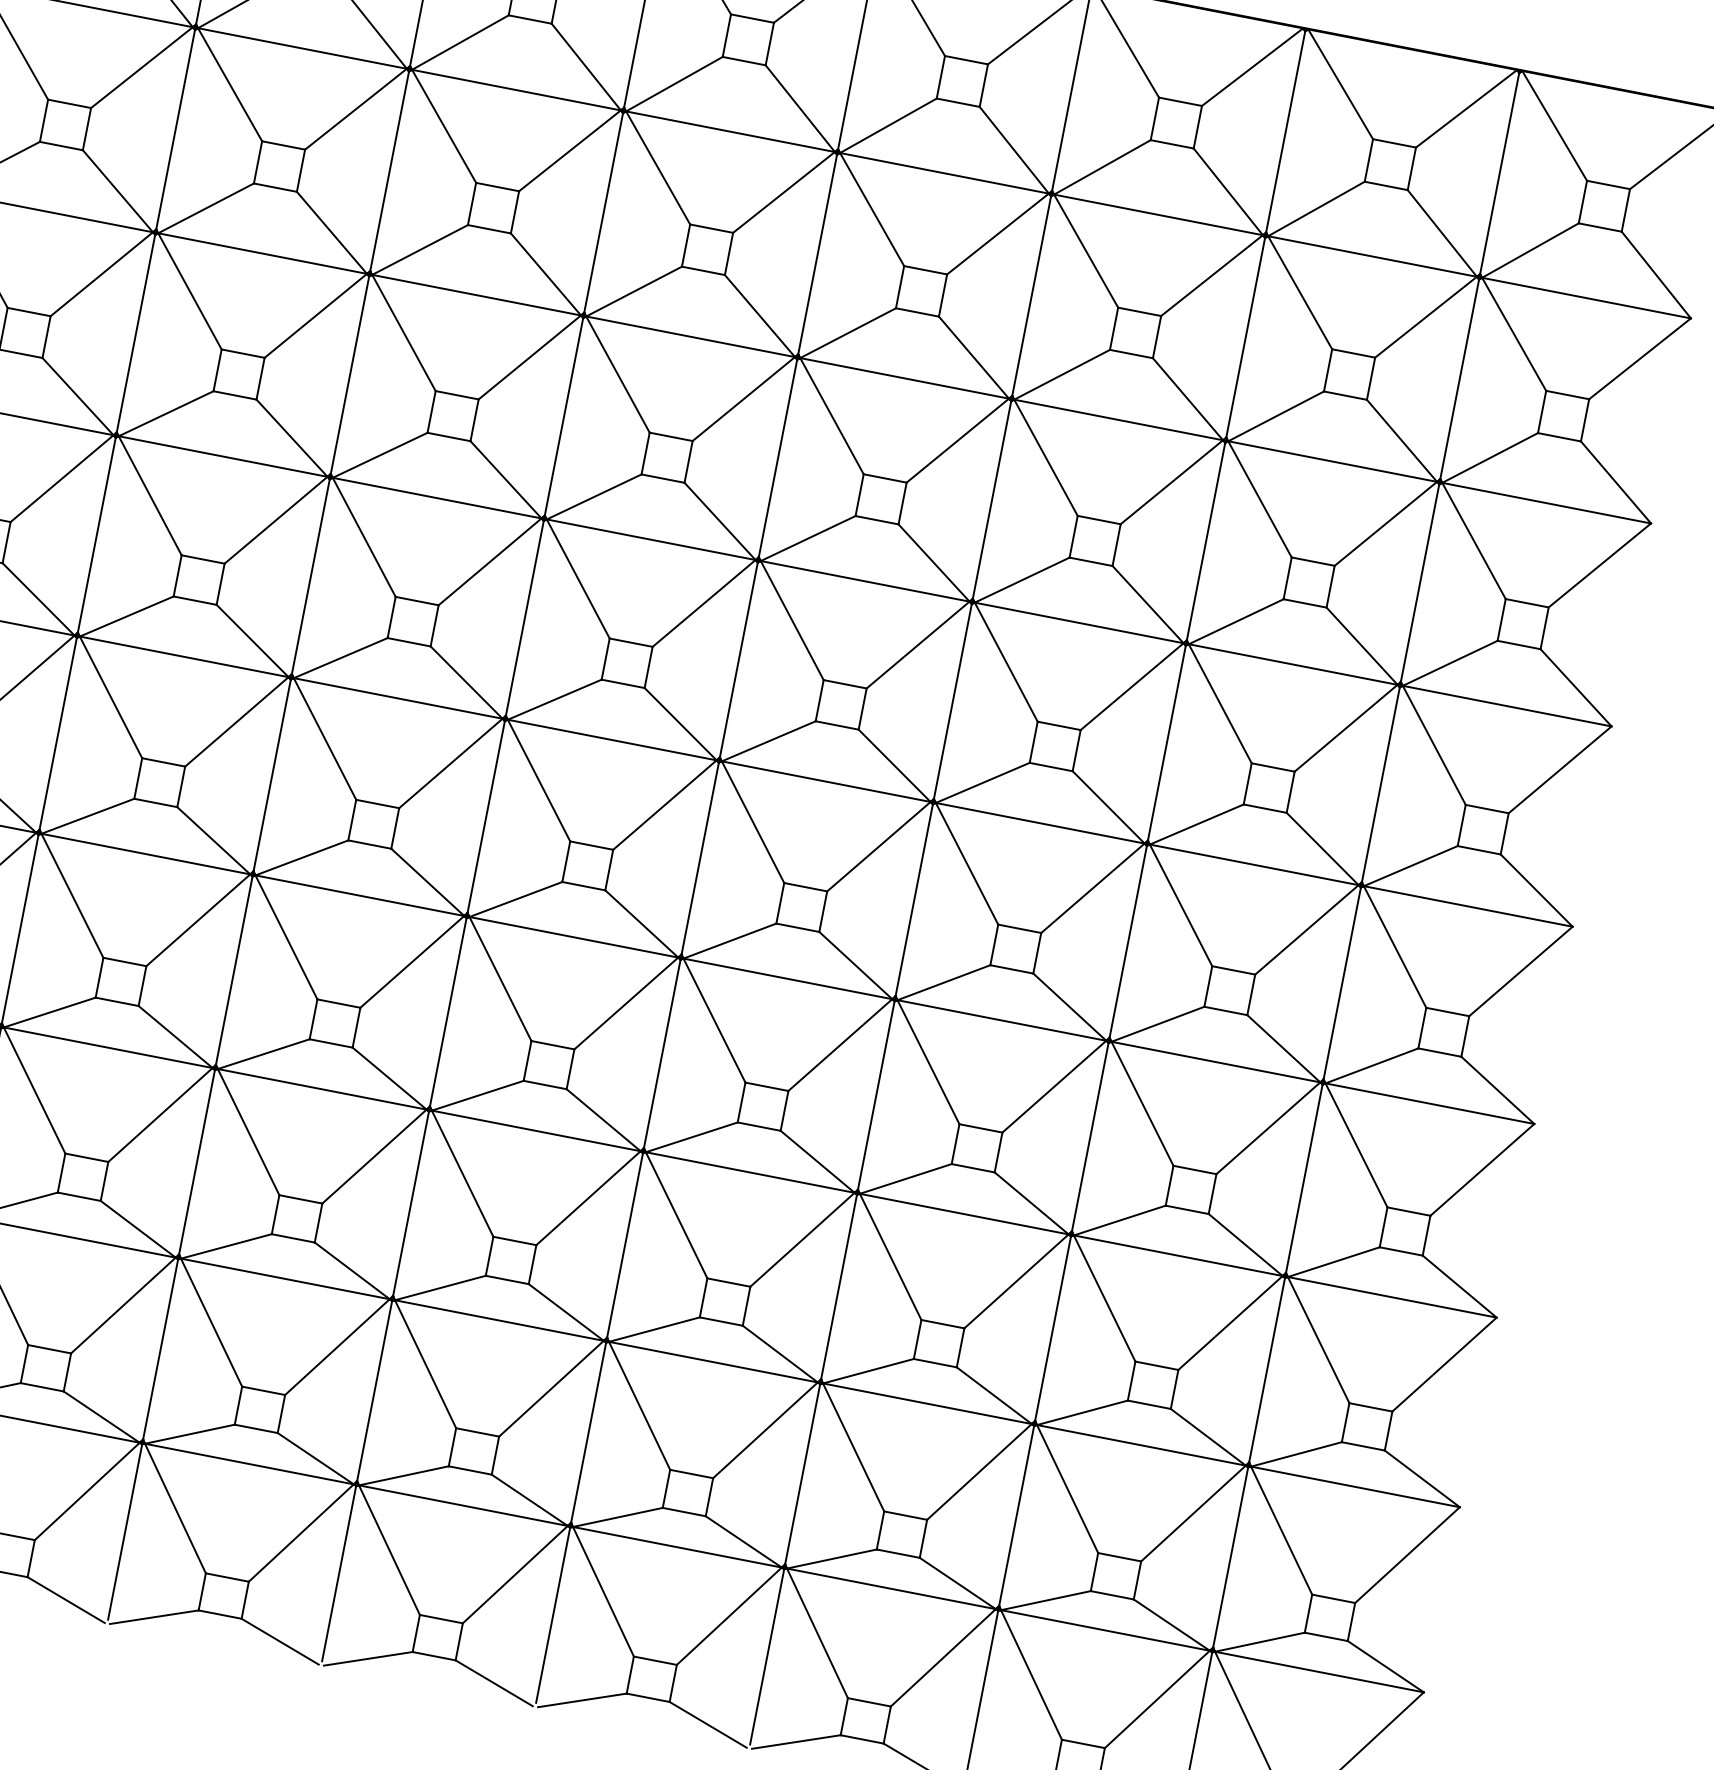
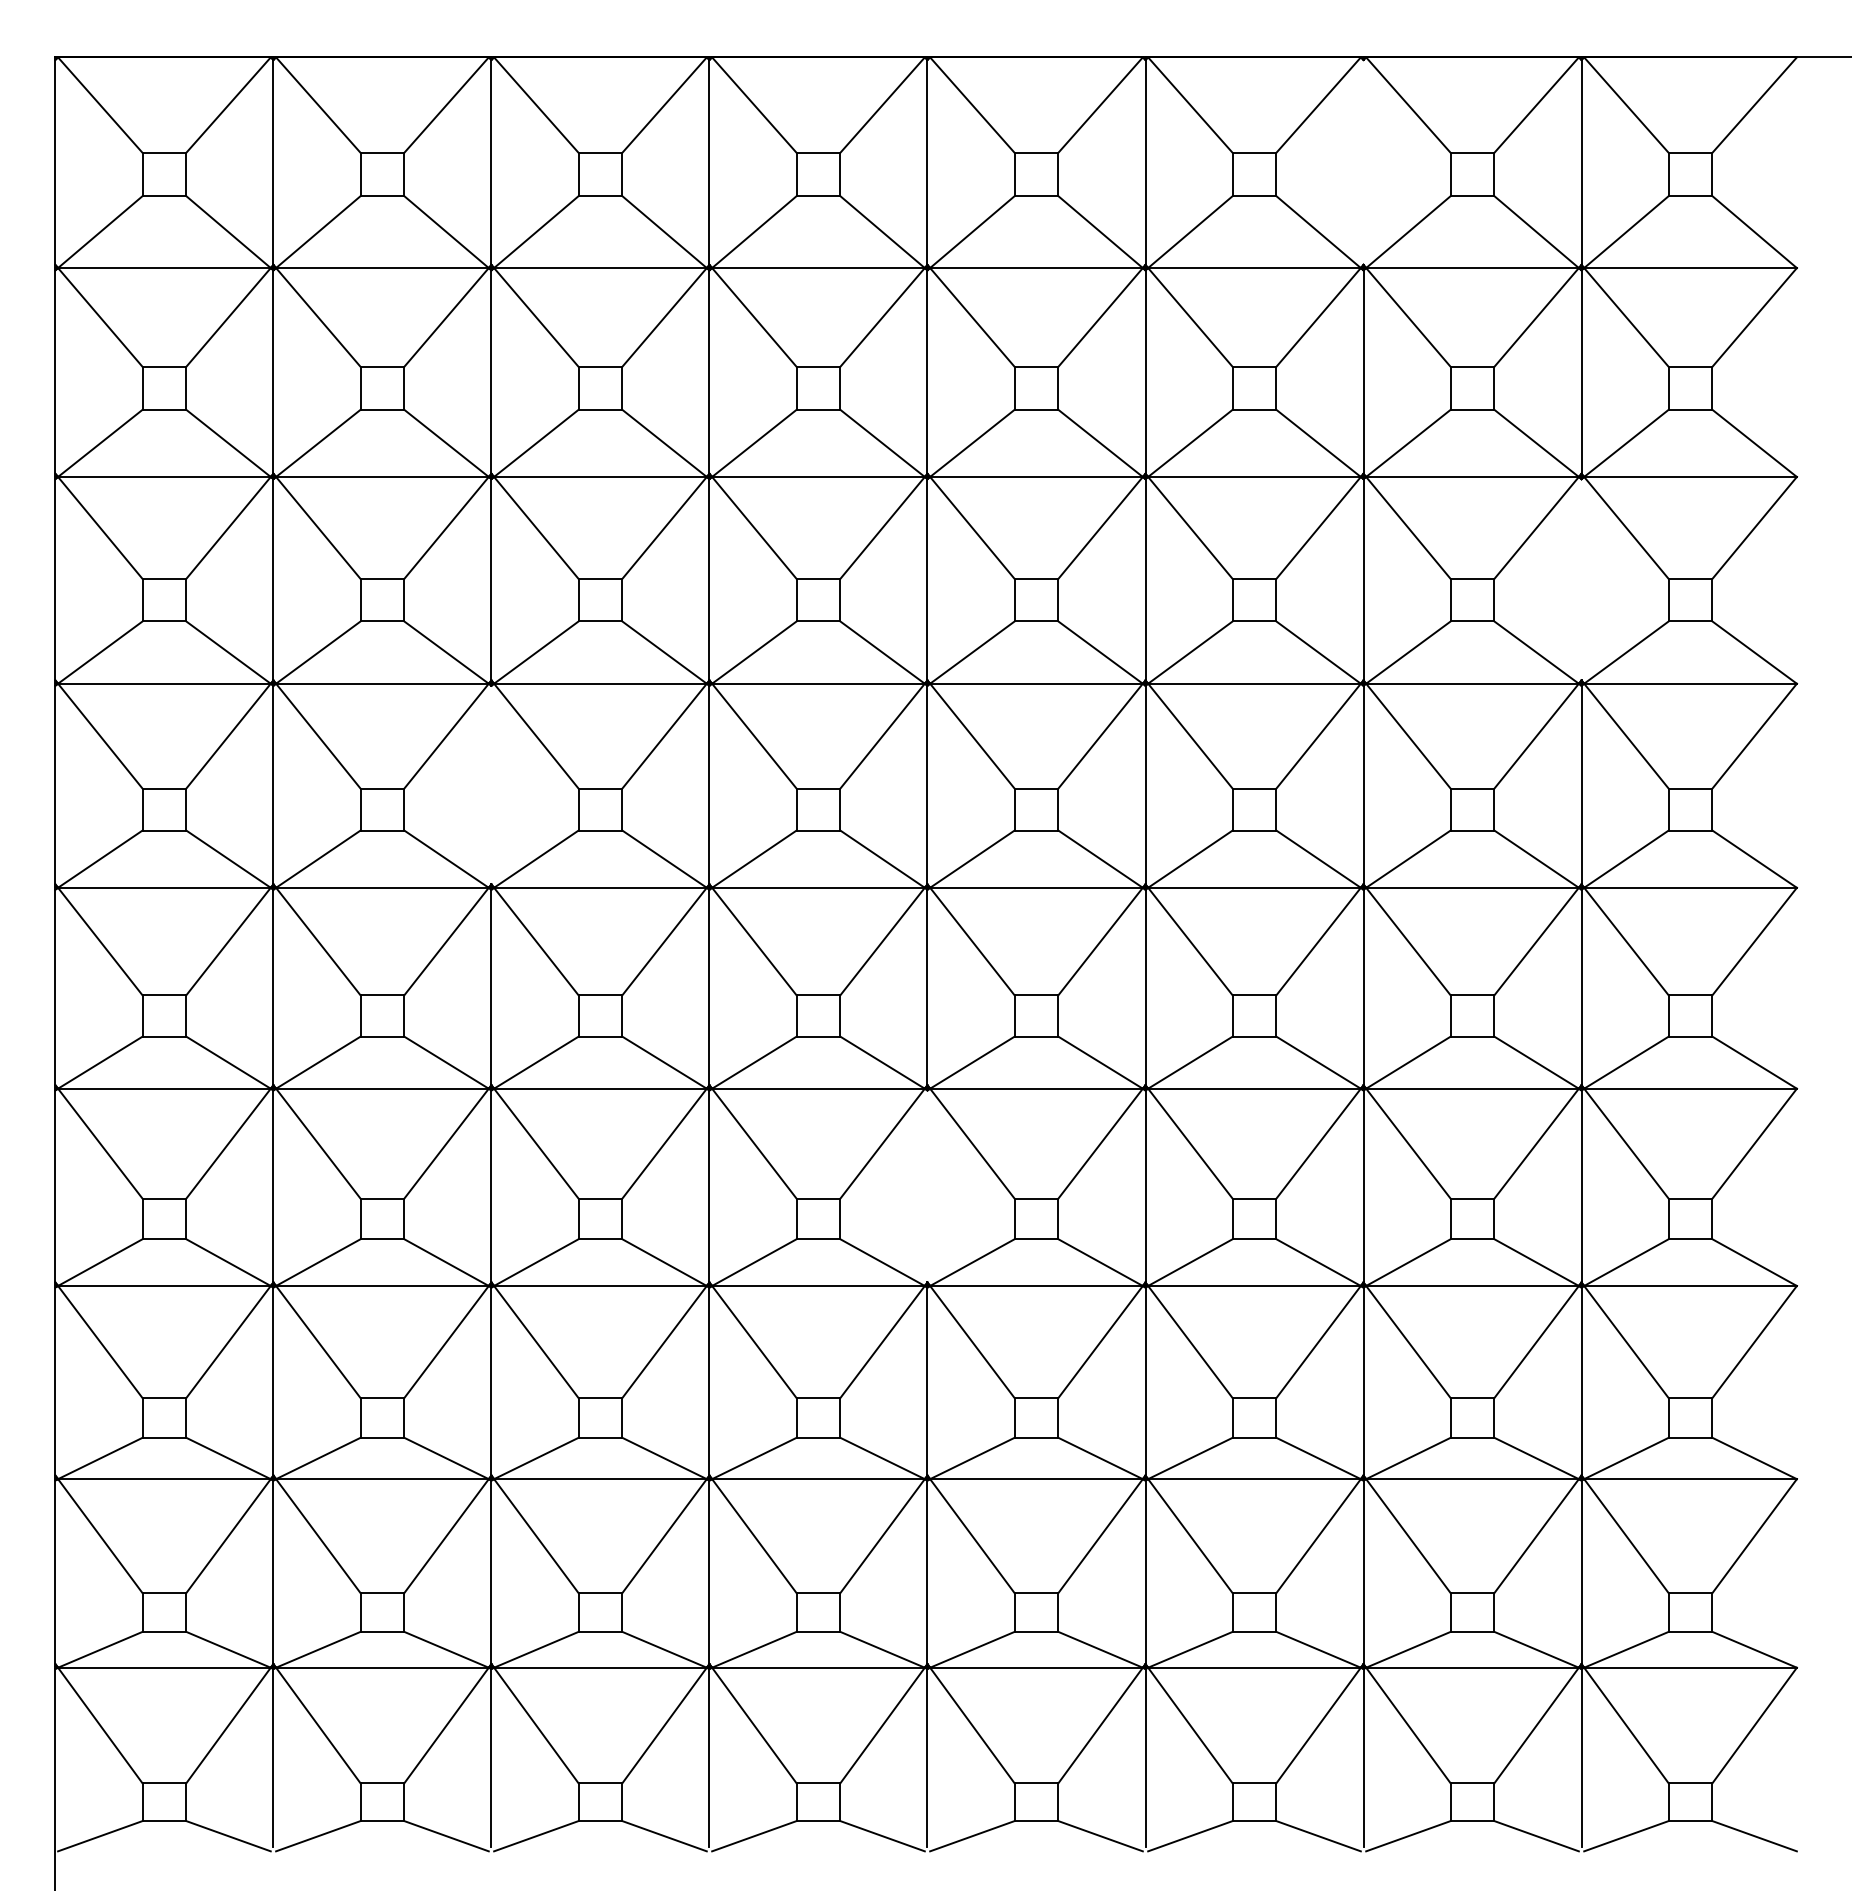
line: (1285, 132) -> (1363, 162), removed
line: (310, 576) -> (491, 784), removed
line: (1420, 583) -> (1581, 579), removed
line: (662, 1054) -> (927, 1186), removed

